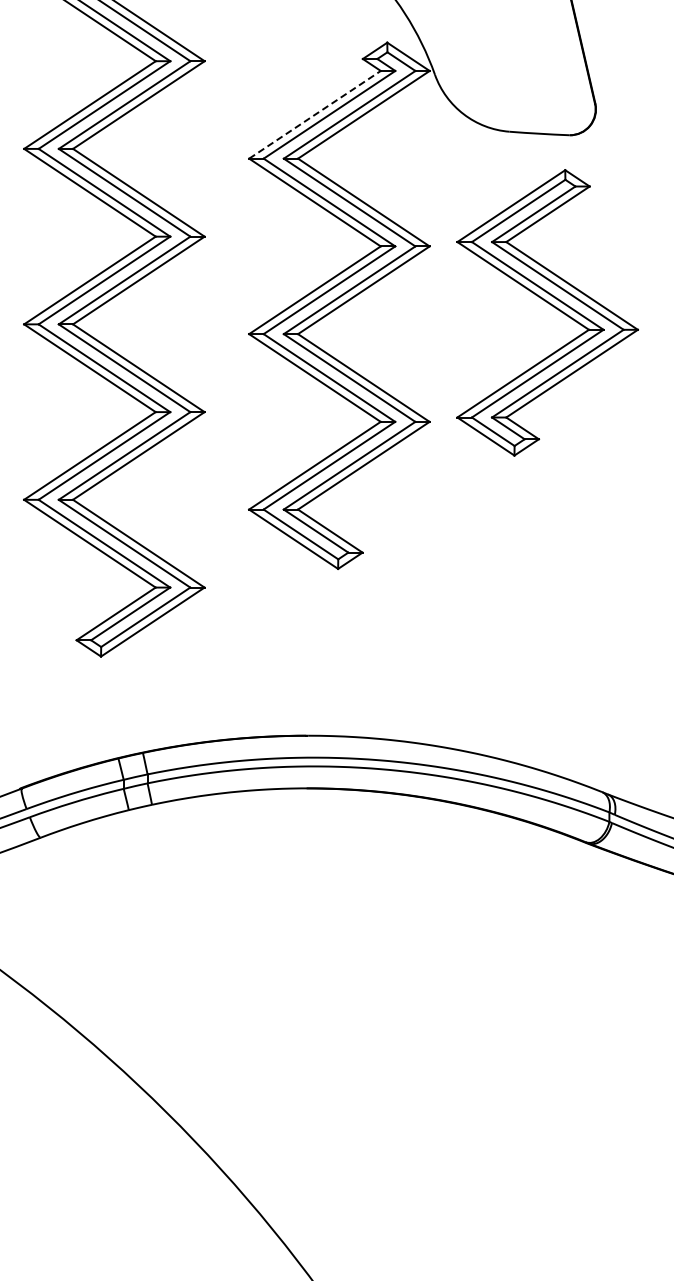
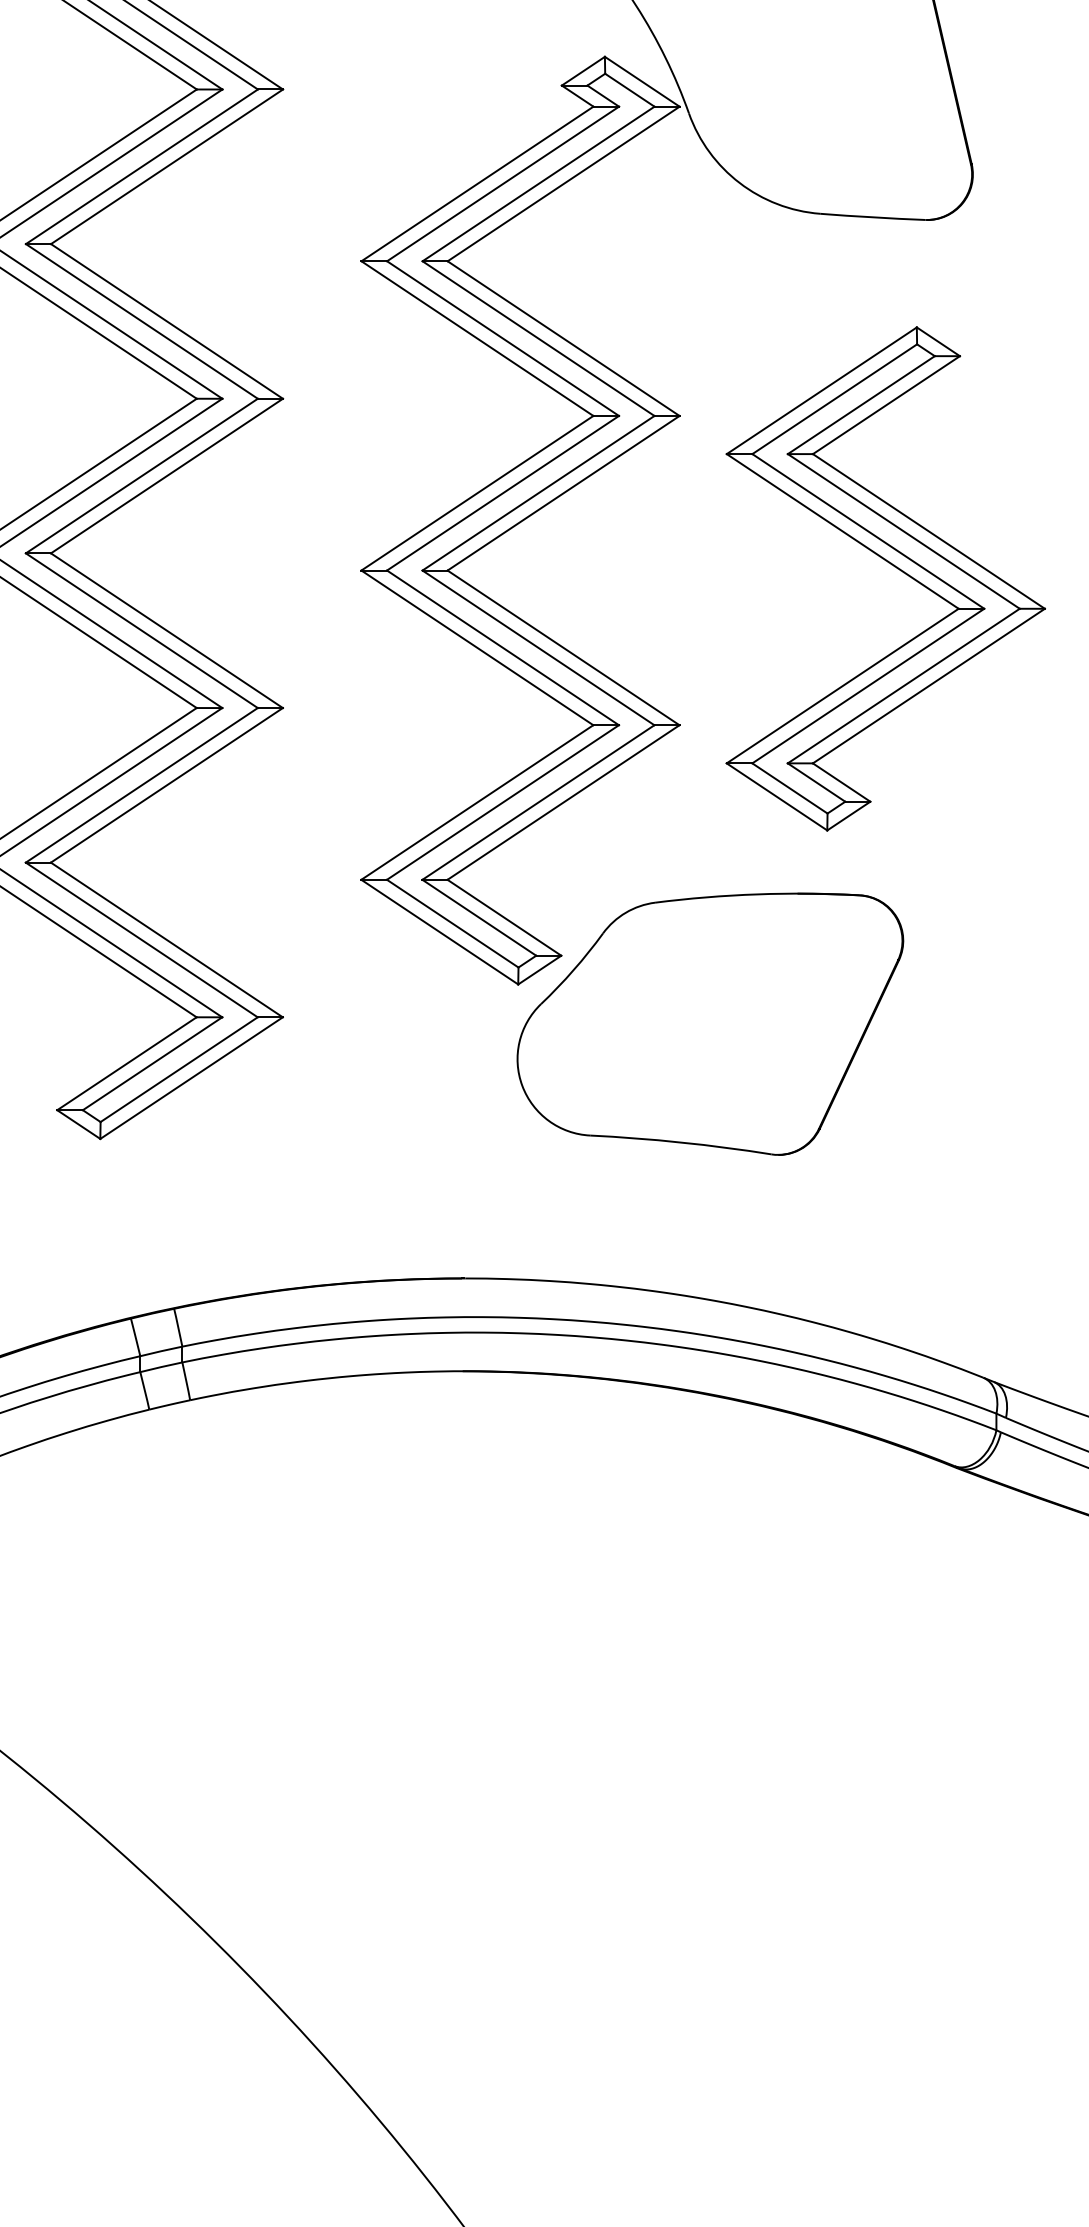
line: (315, 114) -> (478, 183), dashed -> solid
part: (550, 305) -> (890, 565), moved
part: (446, 591) -> (709, 1024), added

